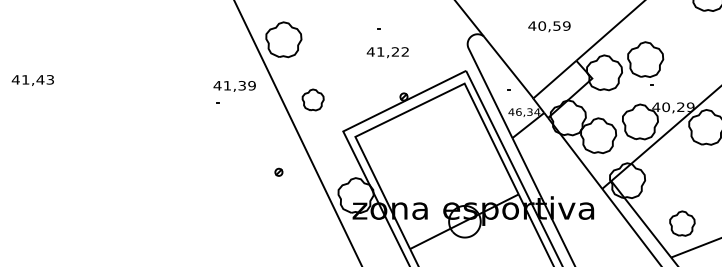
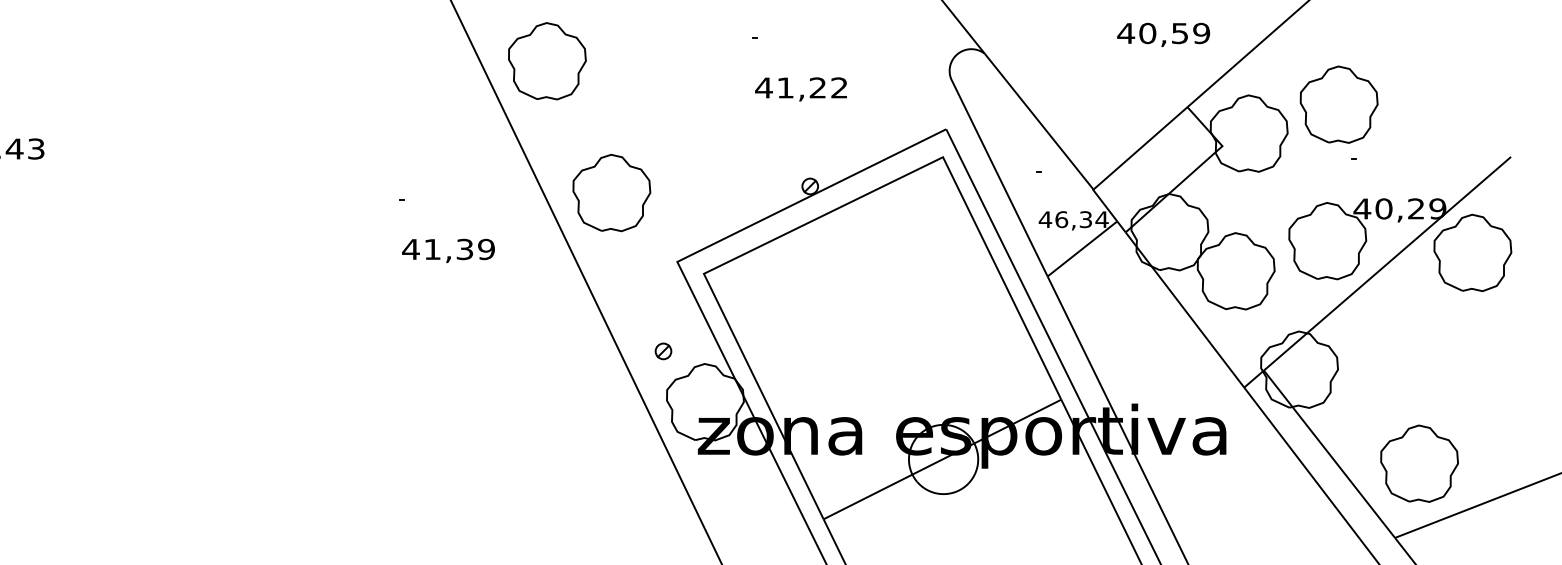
text: (549, 26) -> (1163, 34), moved
text: (387, 52) -> (800, 89), moved
text: (234, 86) -> (448, 251), moved
part: (312, 99) -> (610, 191), size x1.67
part: (278, 171) -> (662, 349), moved
part: (682, 223) -> (1419, 463), size x1.43

